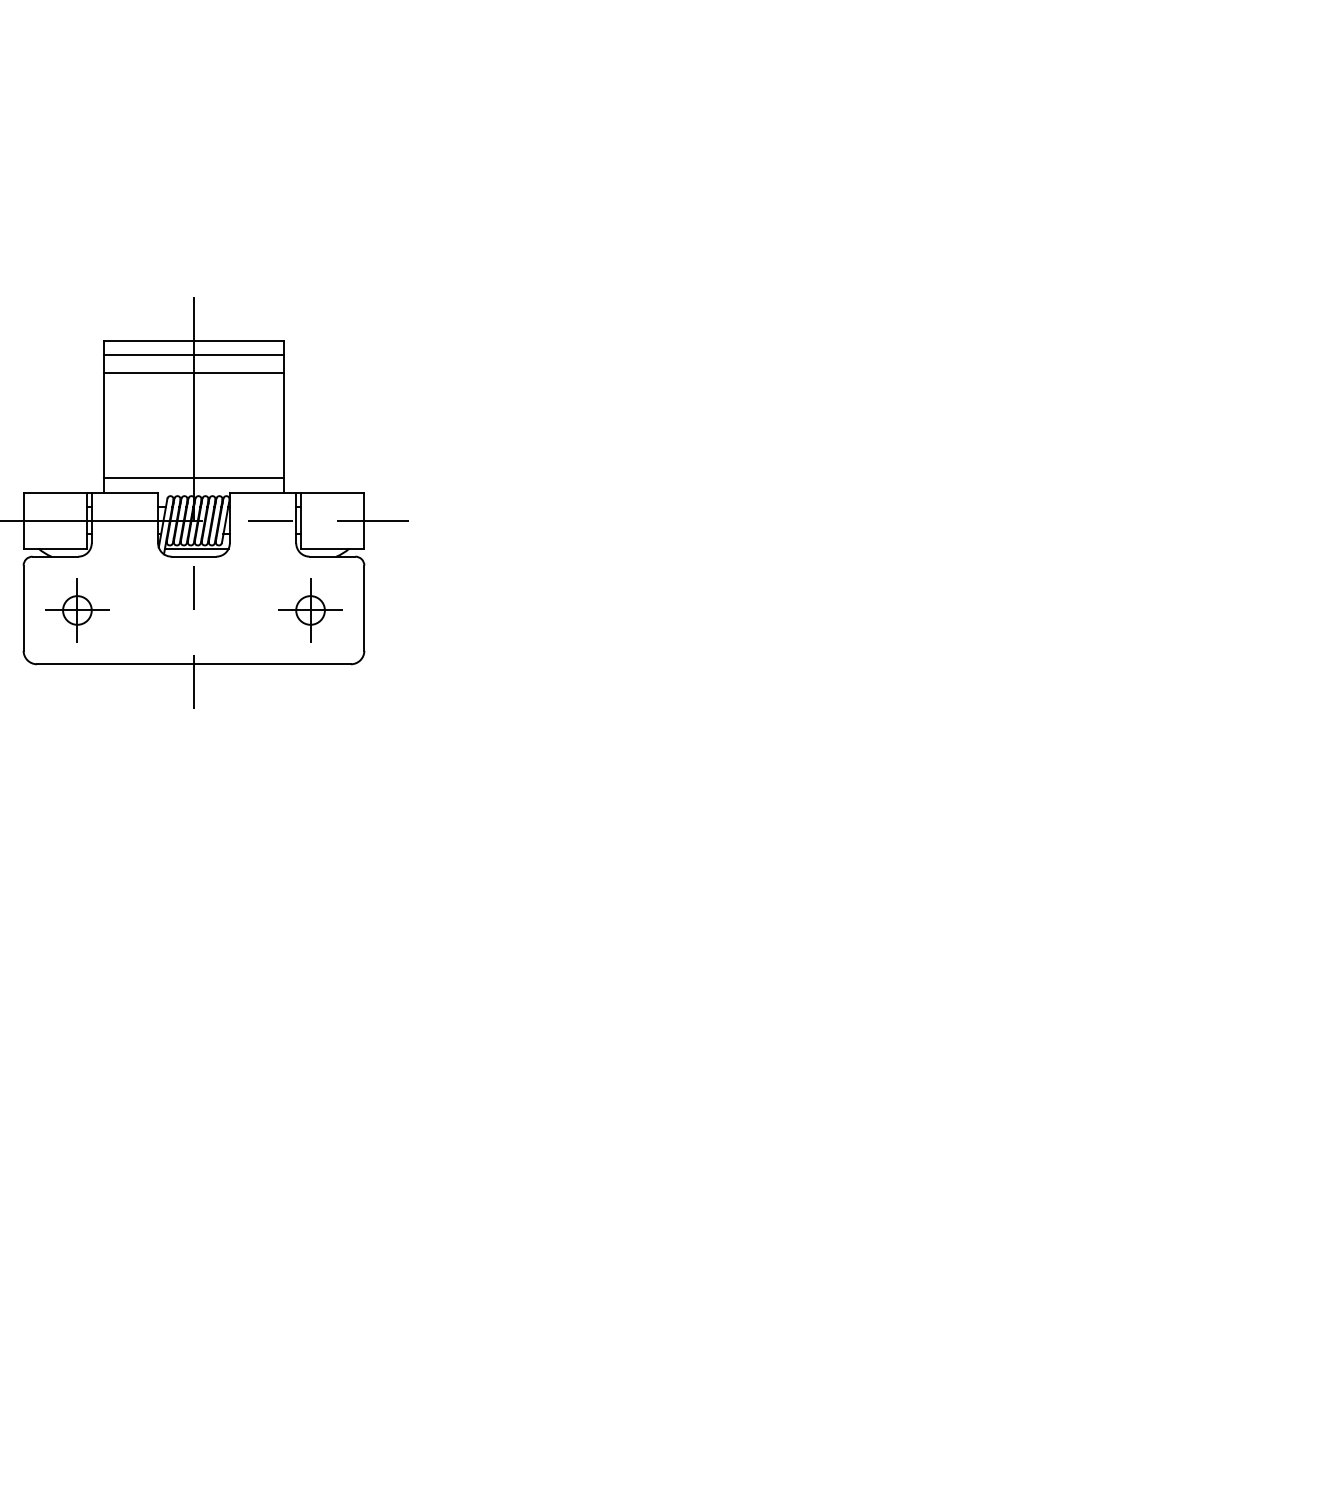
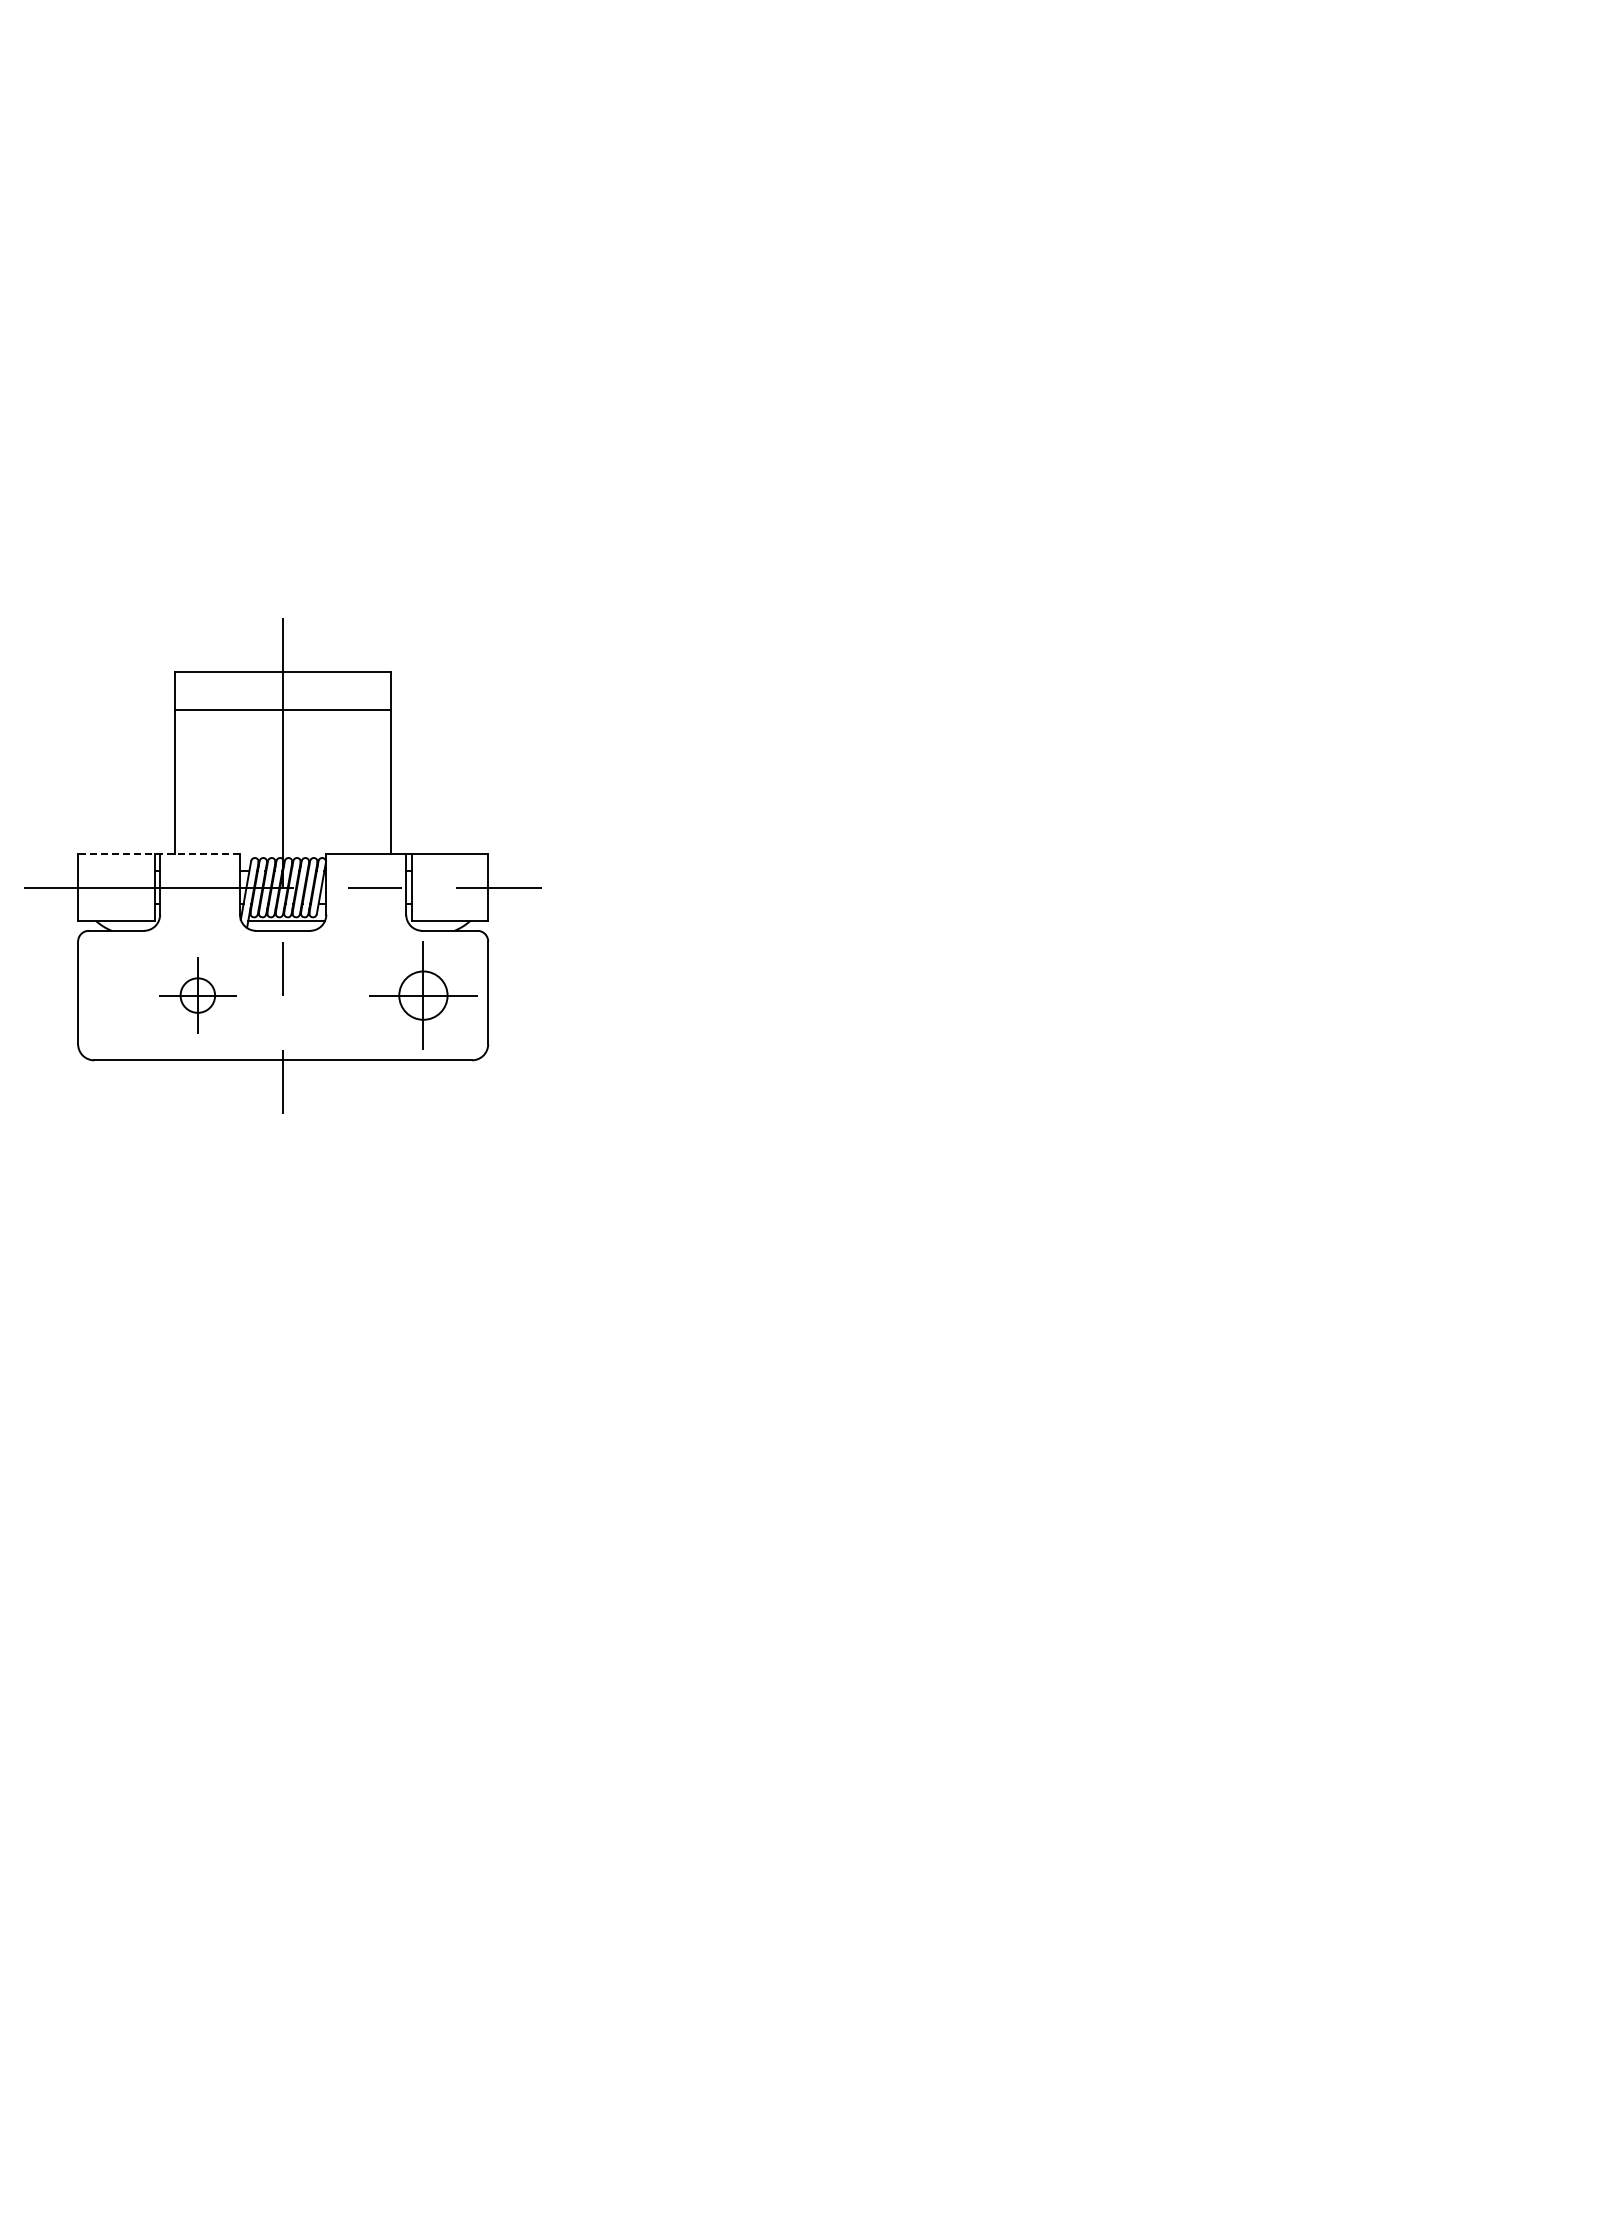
line: (194, 355) -> (283, 688), removed
line: (194, 477) -> (283, 835), removed
line: (91, 493) -> (159, 854), solid -> dashed
part: (77, 610) -> (197, 995), moved
part: (310, 610) -> (423, 995), size x1.4

